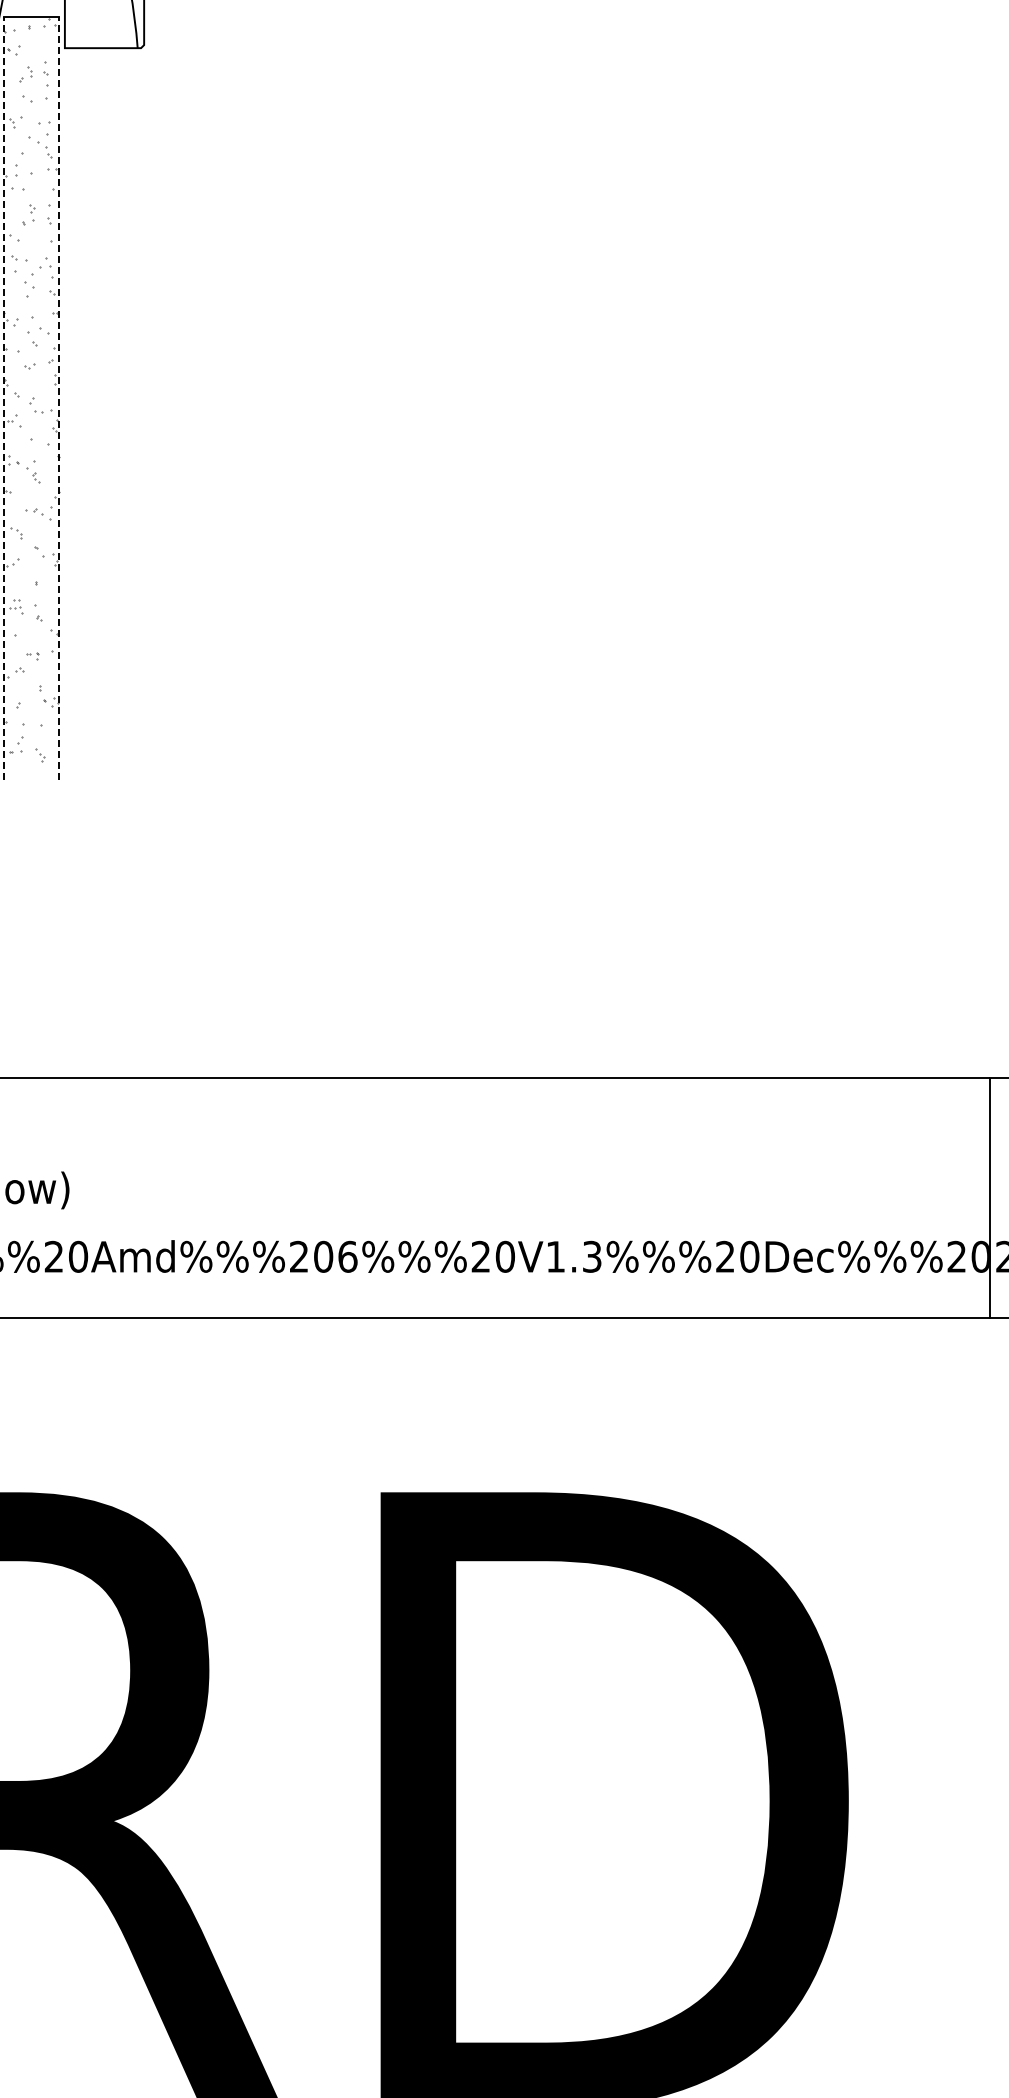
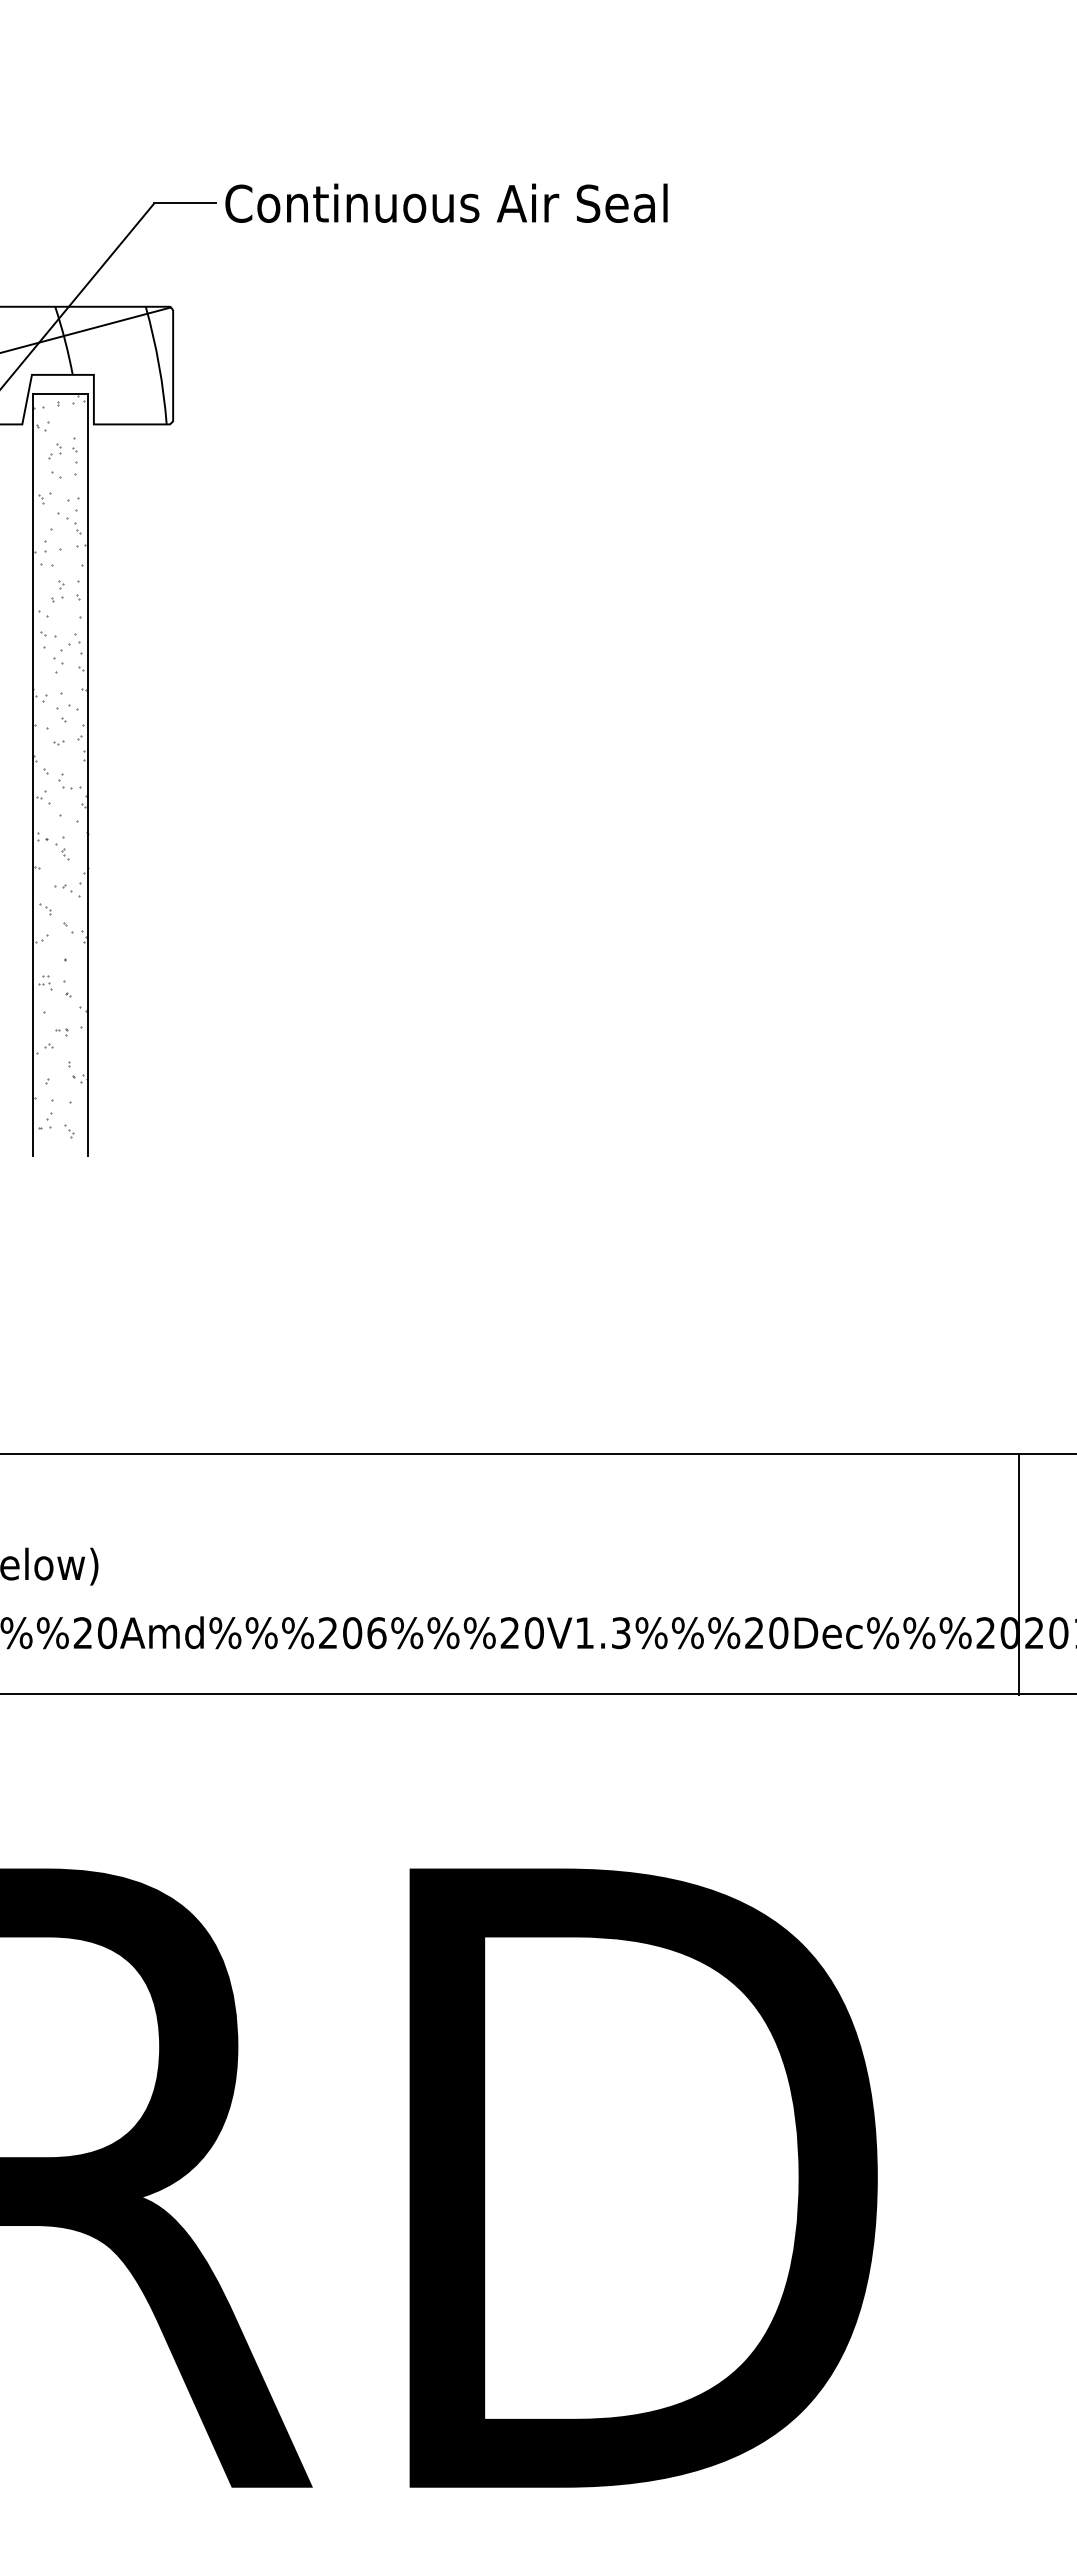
line: (4, 398) -> (33, 774), dashed -> solid
line: (58, 398) -> (87, 774), dashed -> solid

